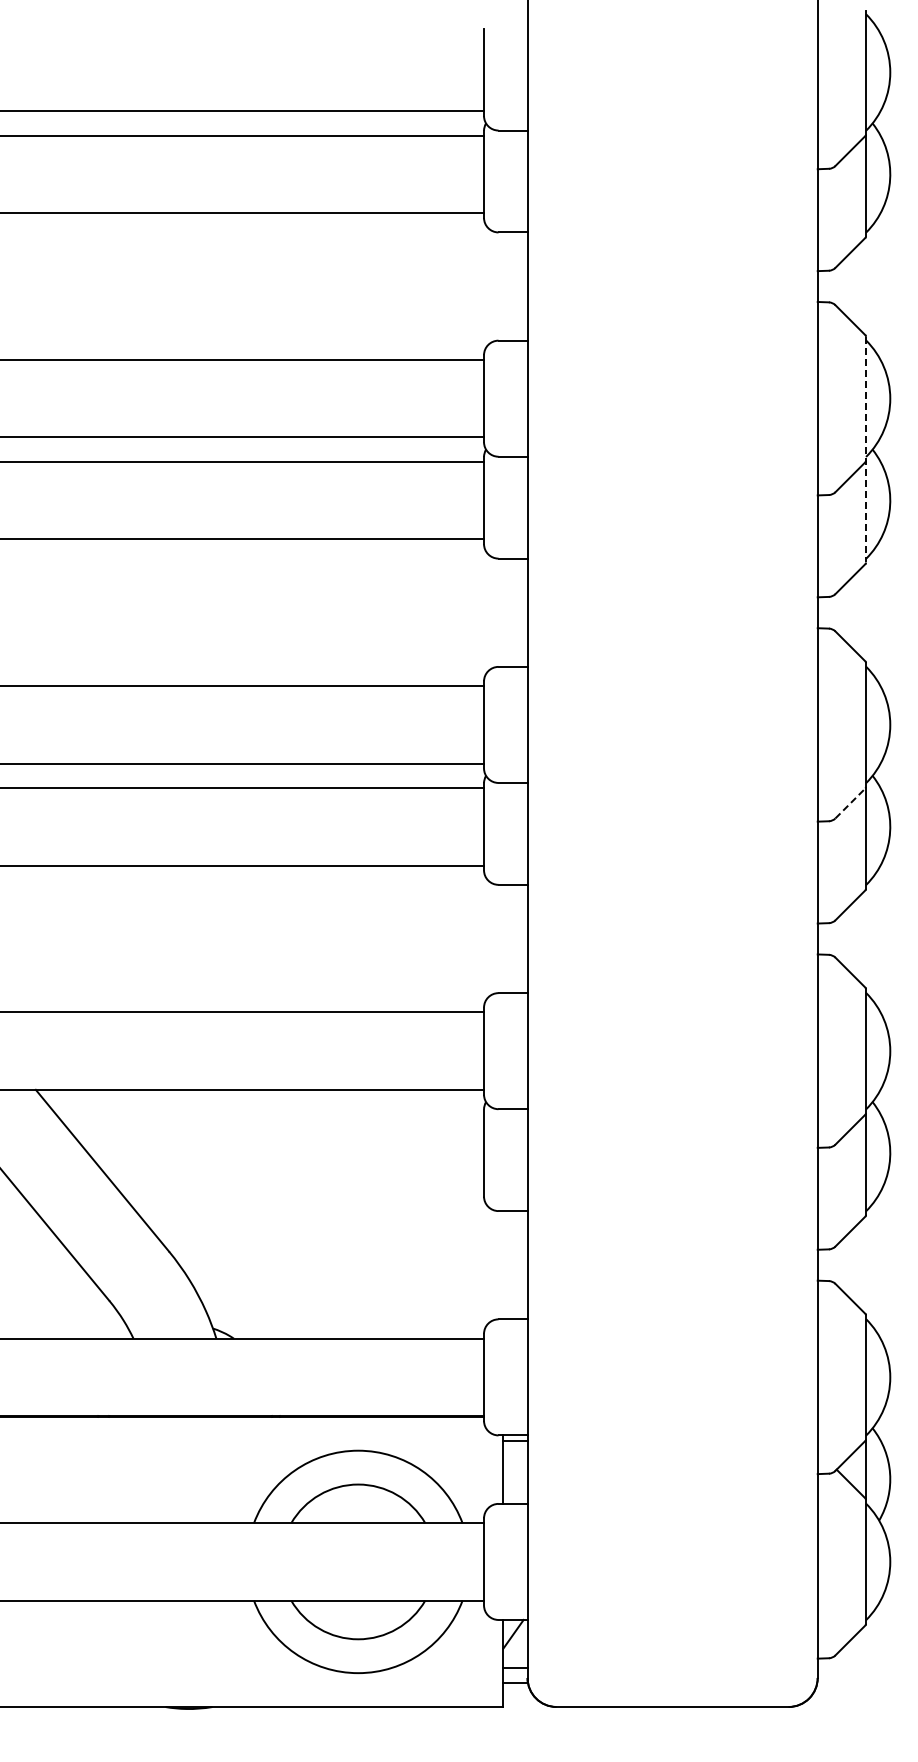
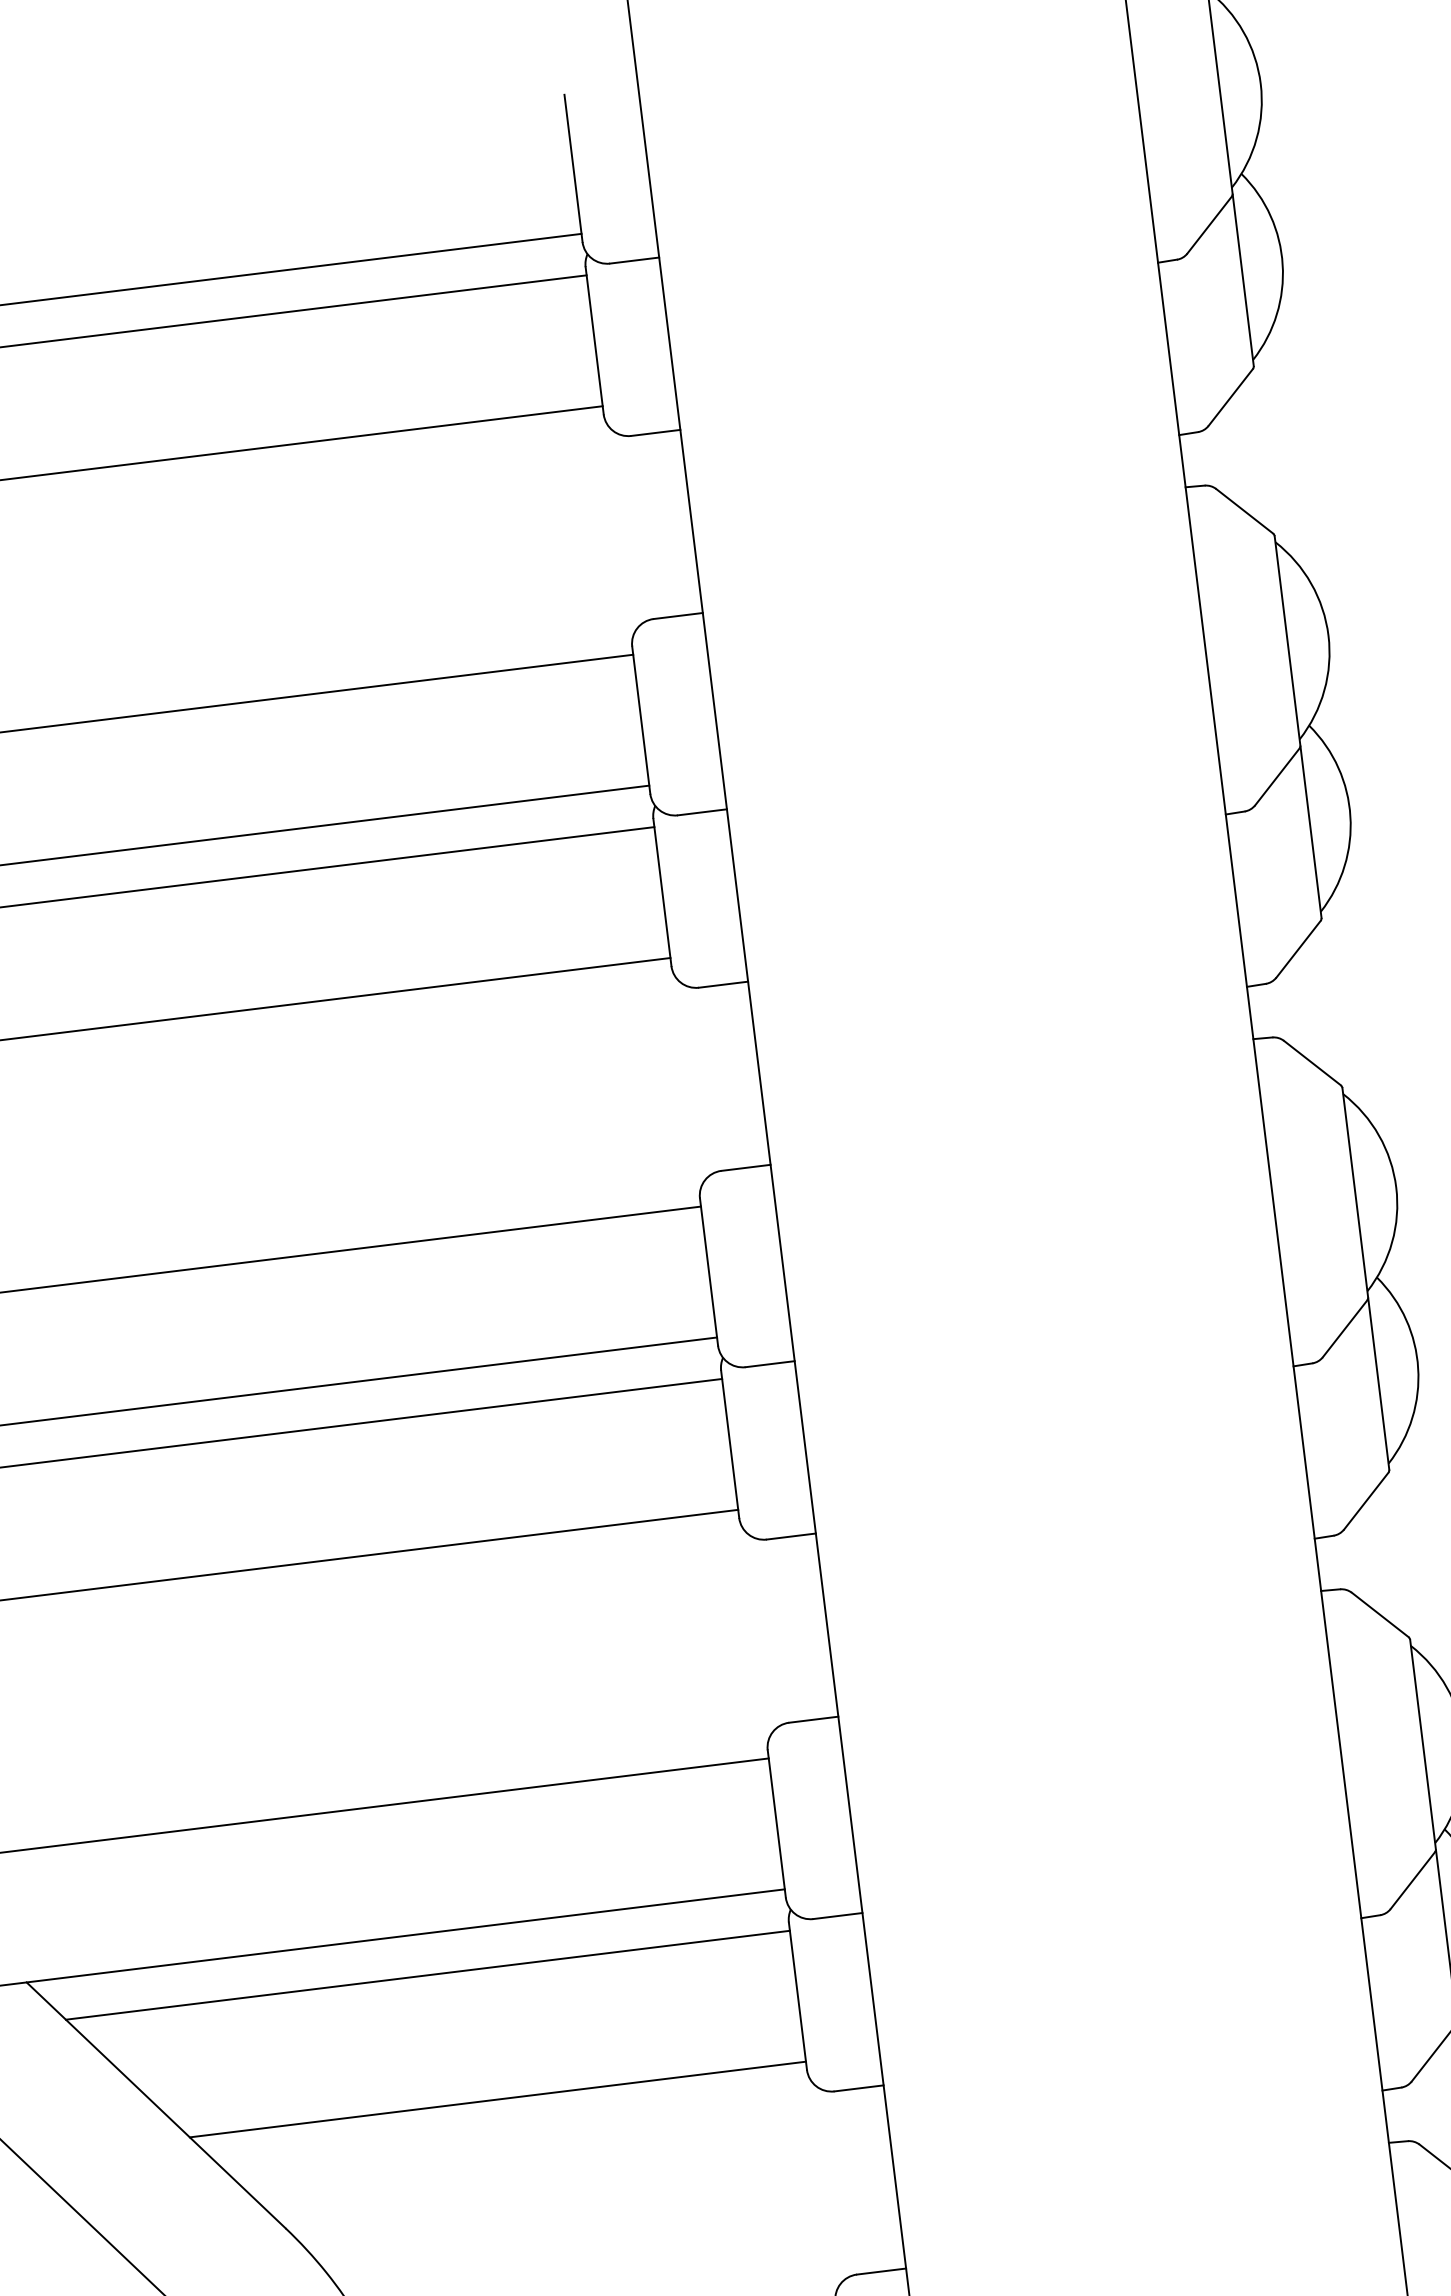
line: (866, 449) -> (1298, 726), dashed -> solid
line: (850, 803) -> (1345, 1328), dashed -> solid
line: (270, 1114) -> (428, 1975), added
line: (301, 1191) -> (497, 2099), added

